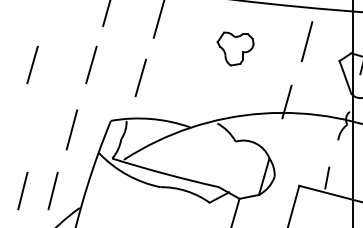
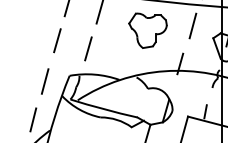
part: (234, 48) -> (147, 30), size x1.67
line: (32, 64) -> (20, 40), removed
line: (23, 190) -> (14, 119), removed

